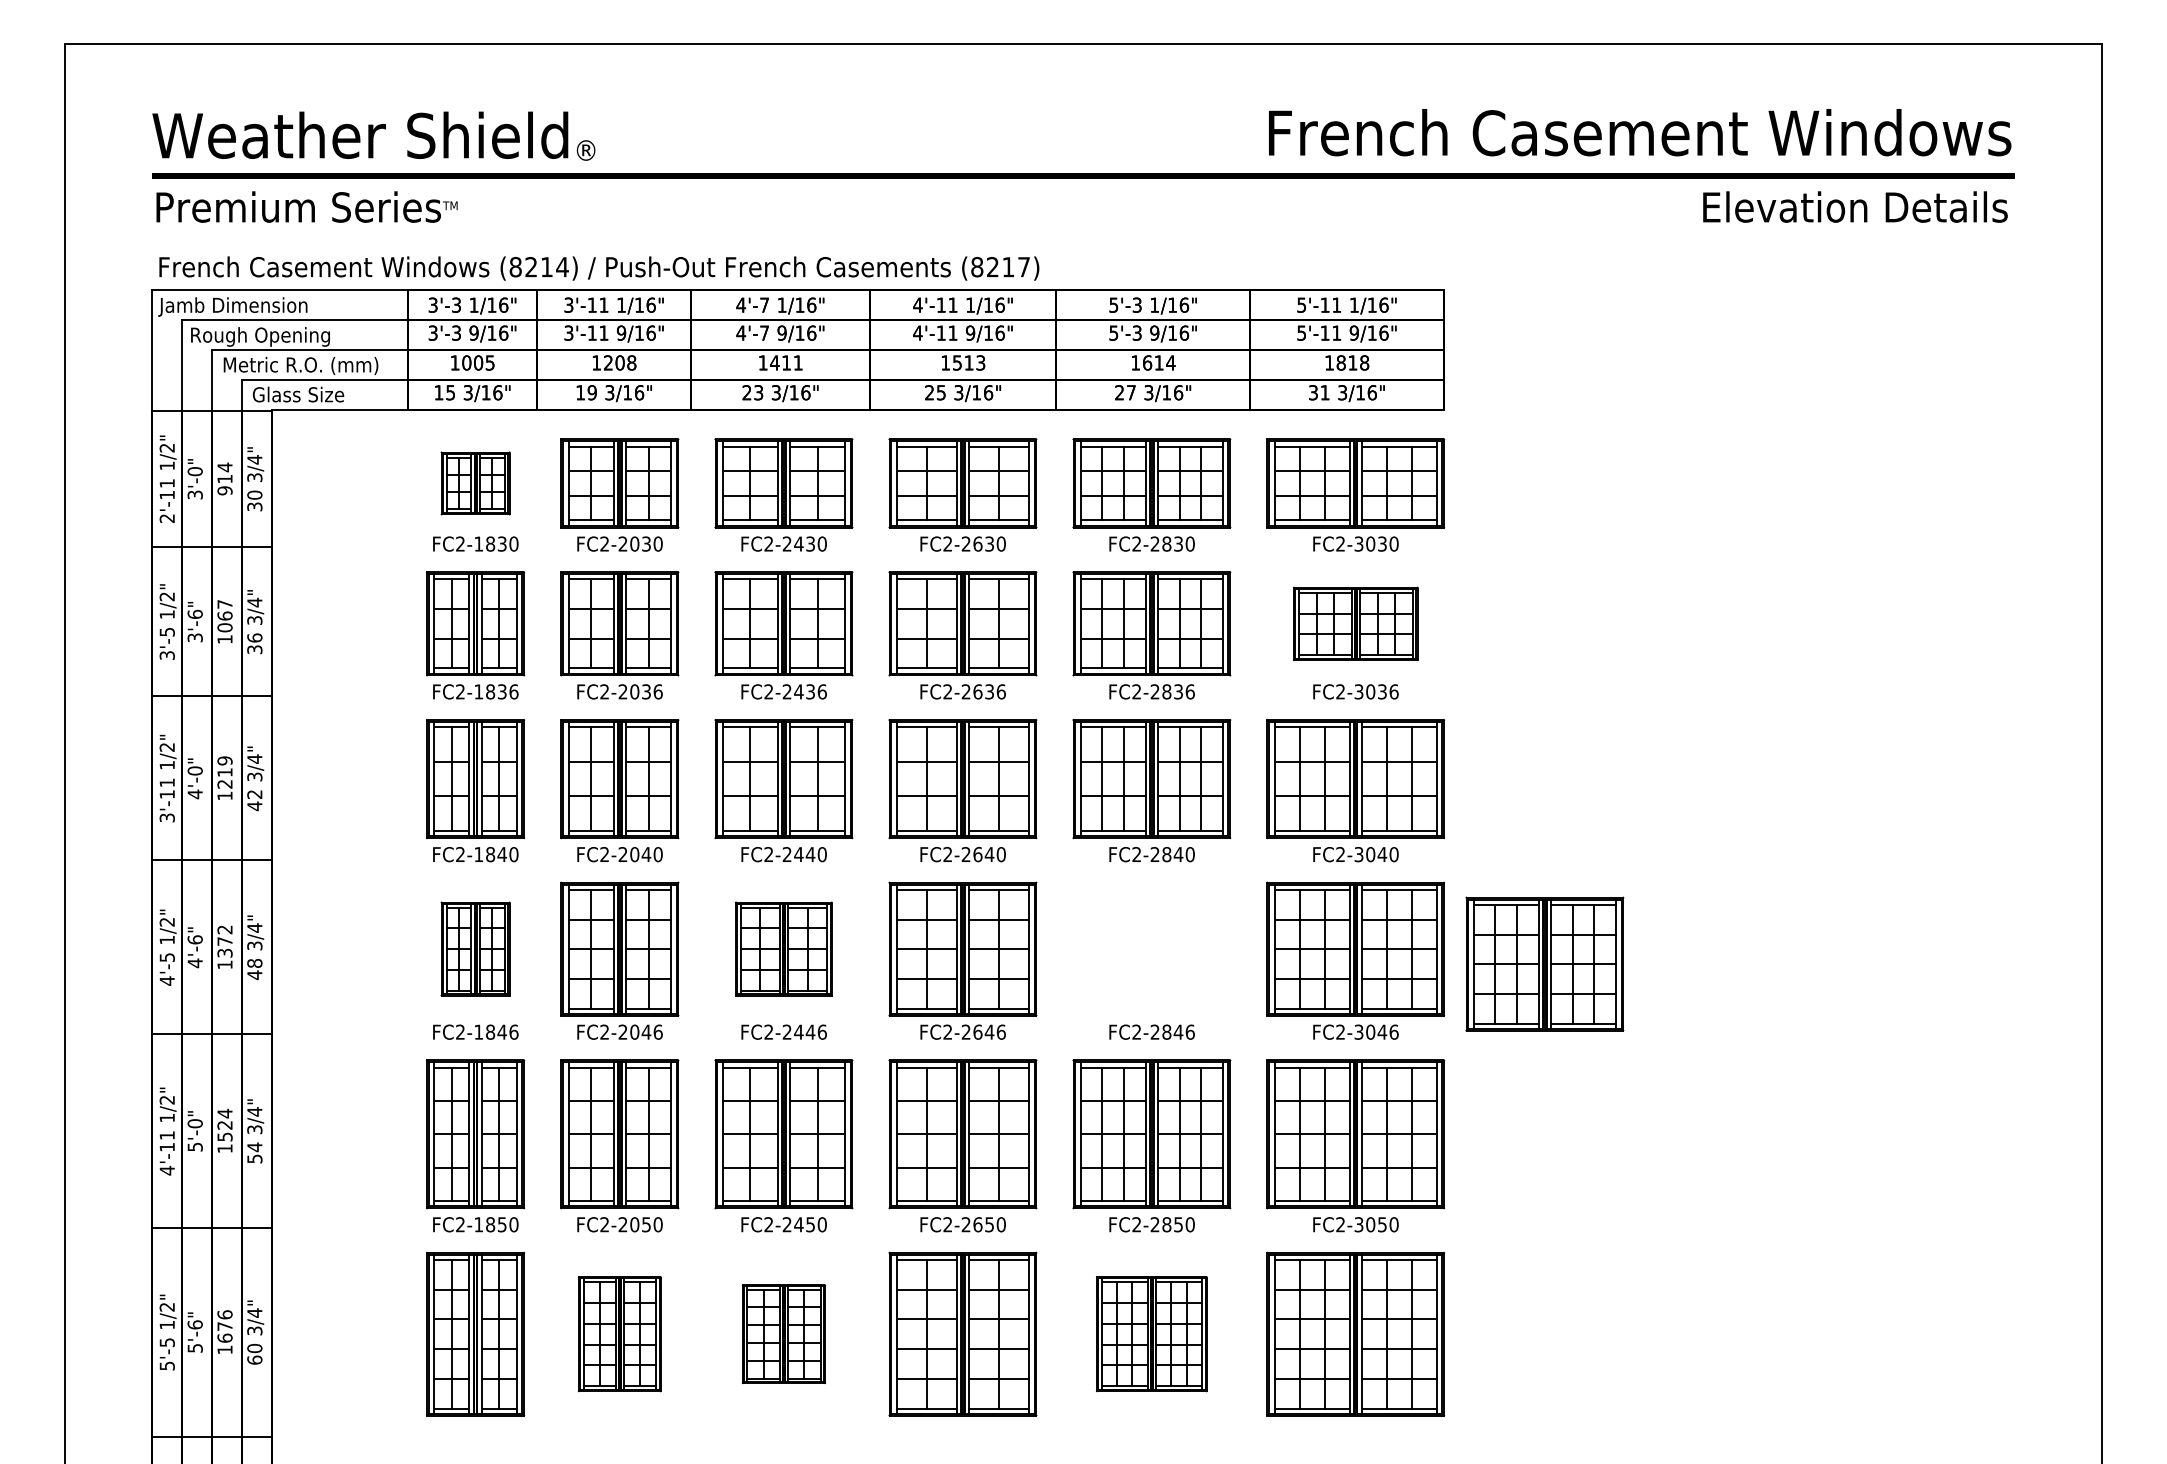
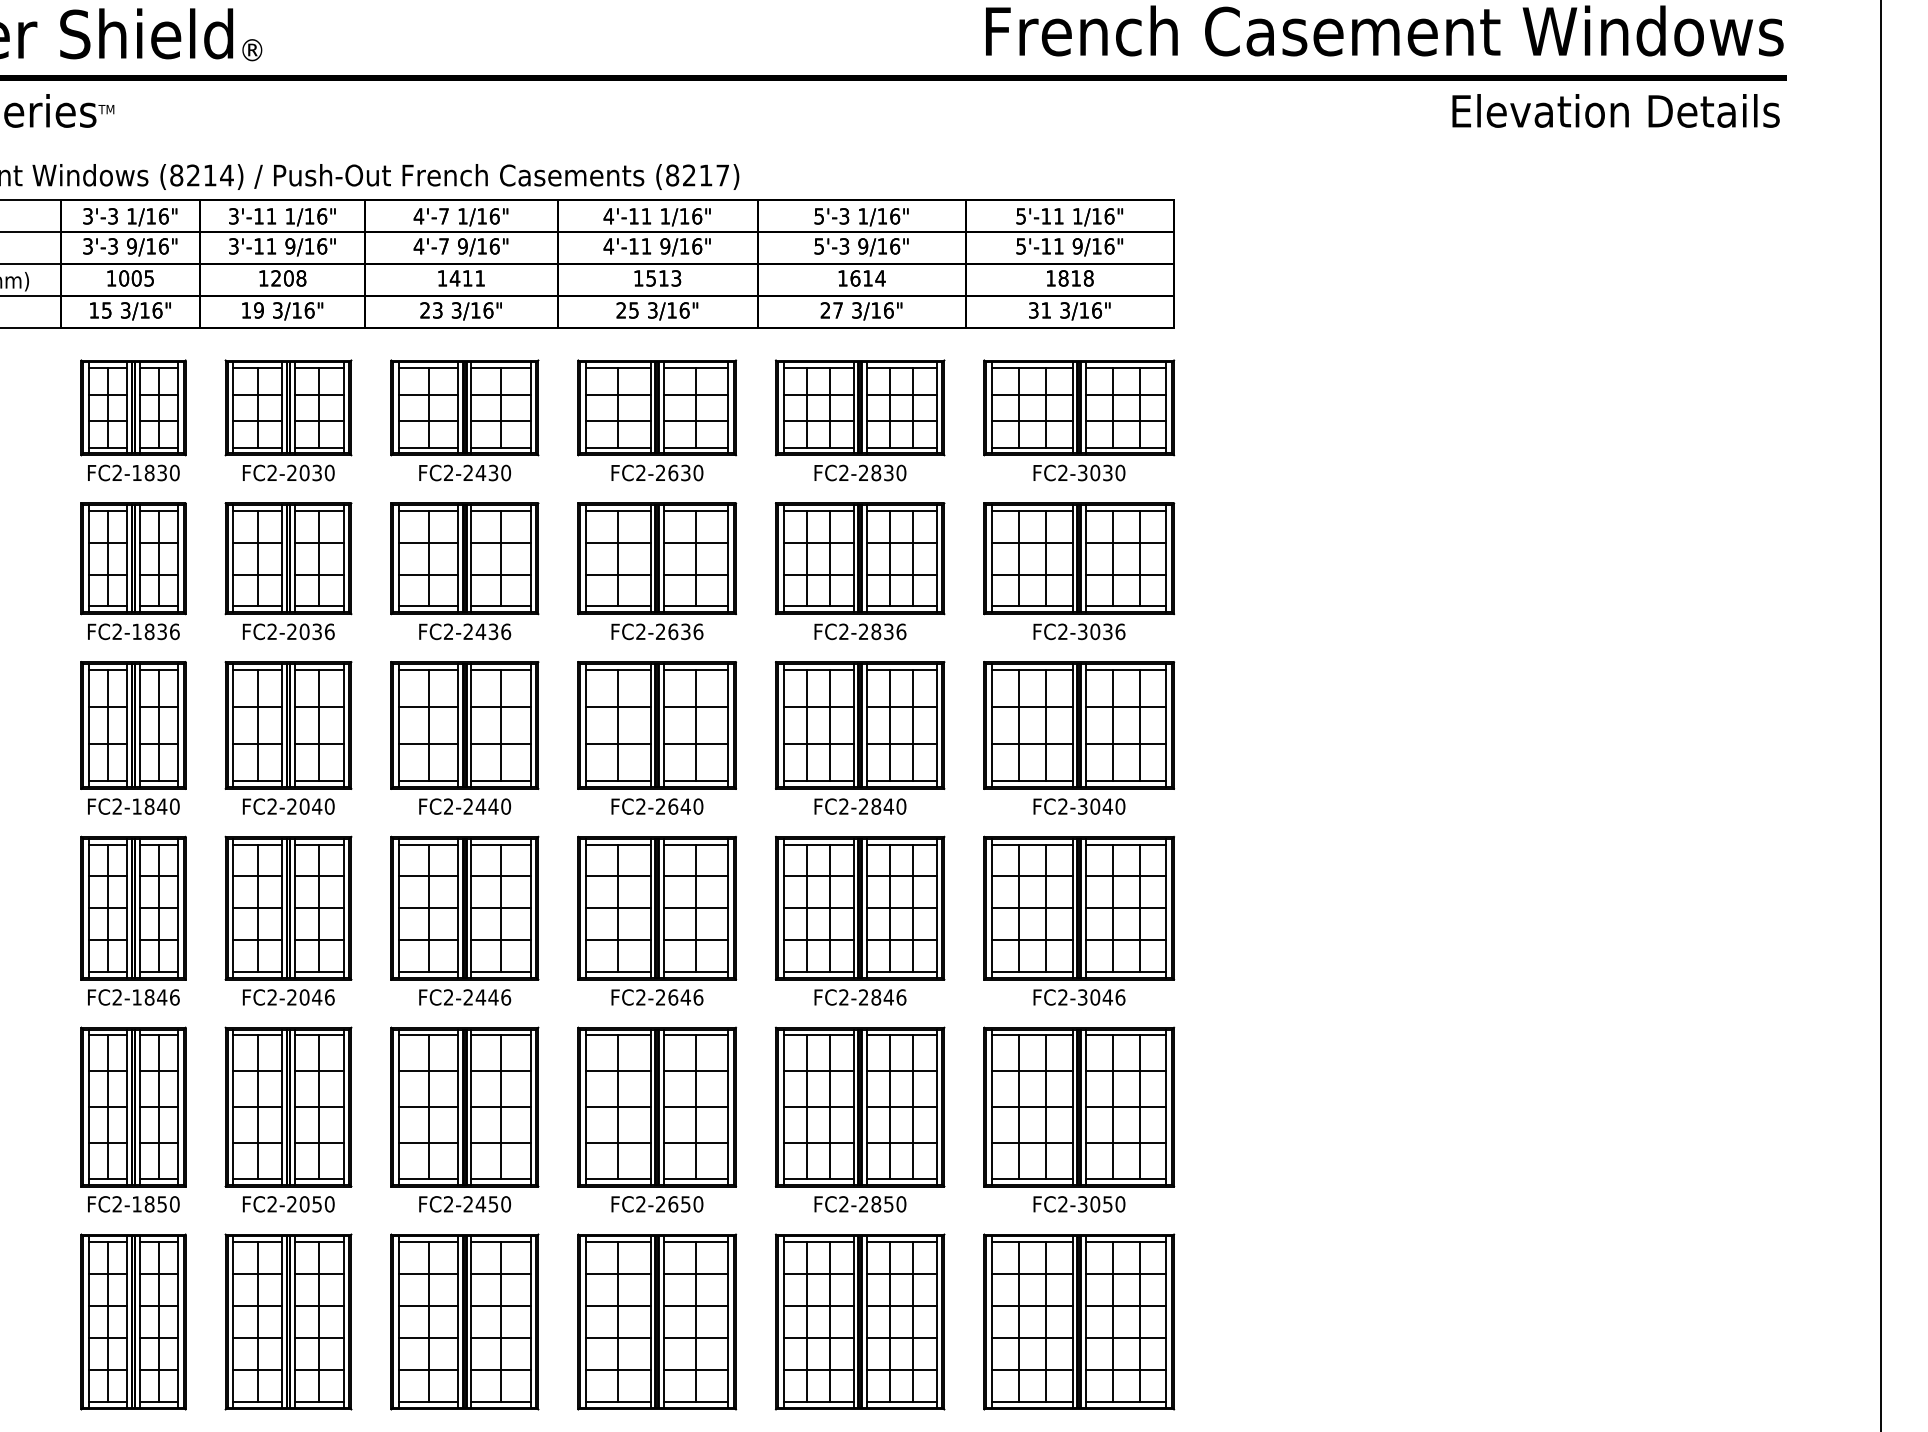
part: (475, 483) -> (133, 407), size x1.43
part: (1355, 623) -> (1078, 558), size x1.43
part: (475, 948) -> (133, 907), size x1.43
part: (783, 948) -> (464, 907), size x1.43
part: (1544, 963) -> (859, 907), moved
part: (619, 1333) -> (288, 1321), size x1.43
part: (783, 1333) -> (464, 1321), size x1.67
part: (1151, 1333) -> (859, 1321), size x1.43

